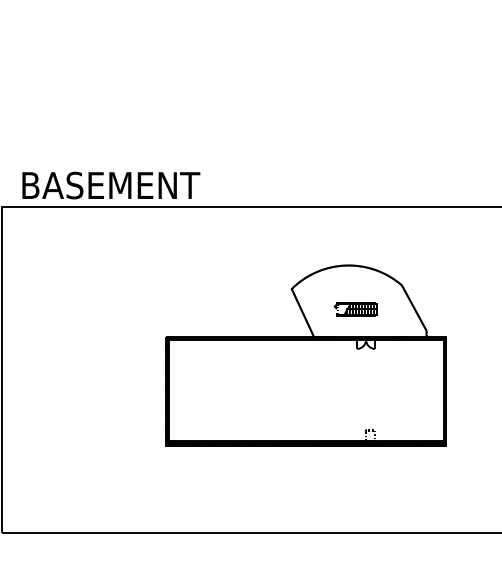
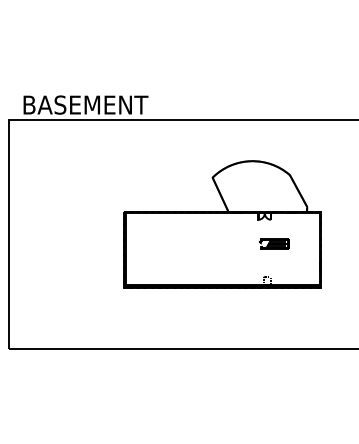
part: (355, 308) -> (274, 243), moved

